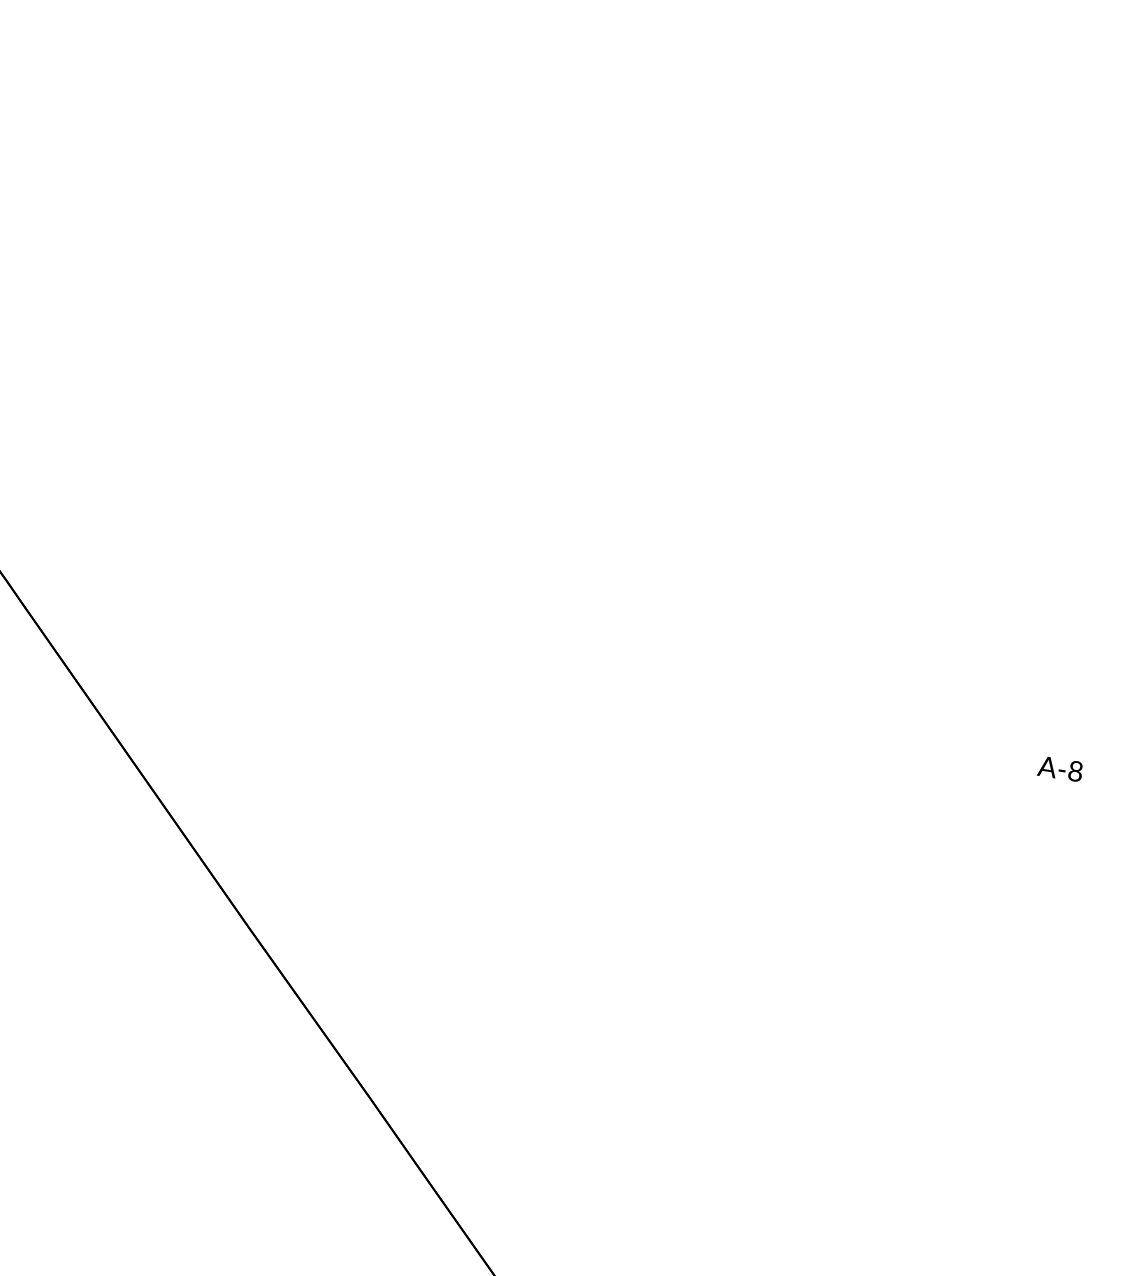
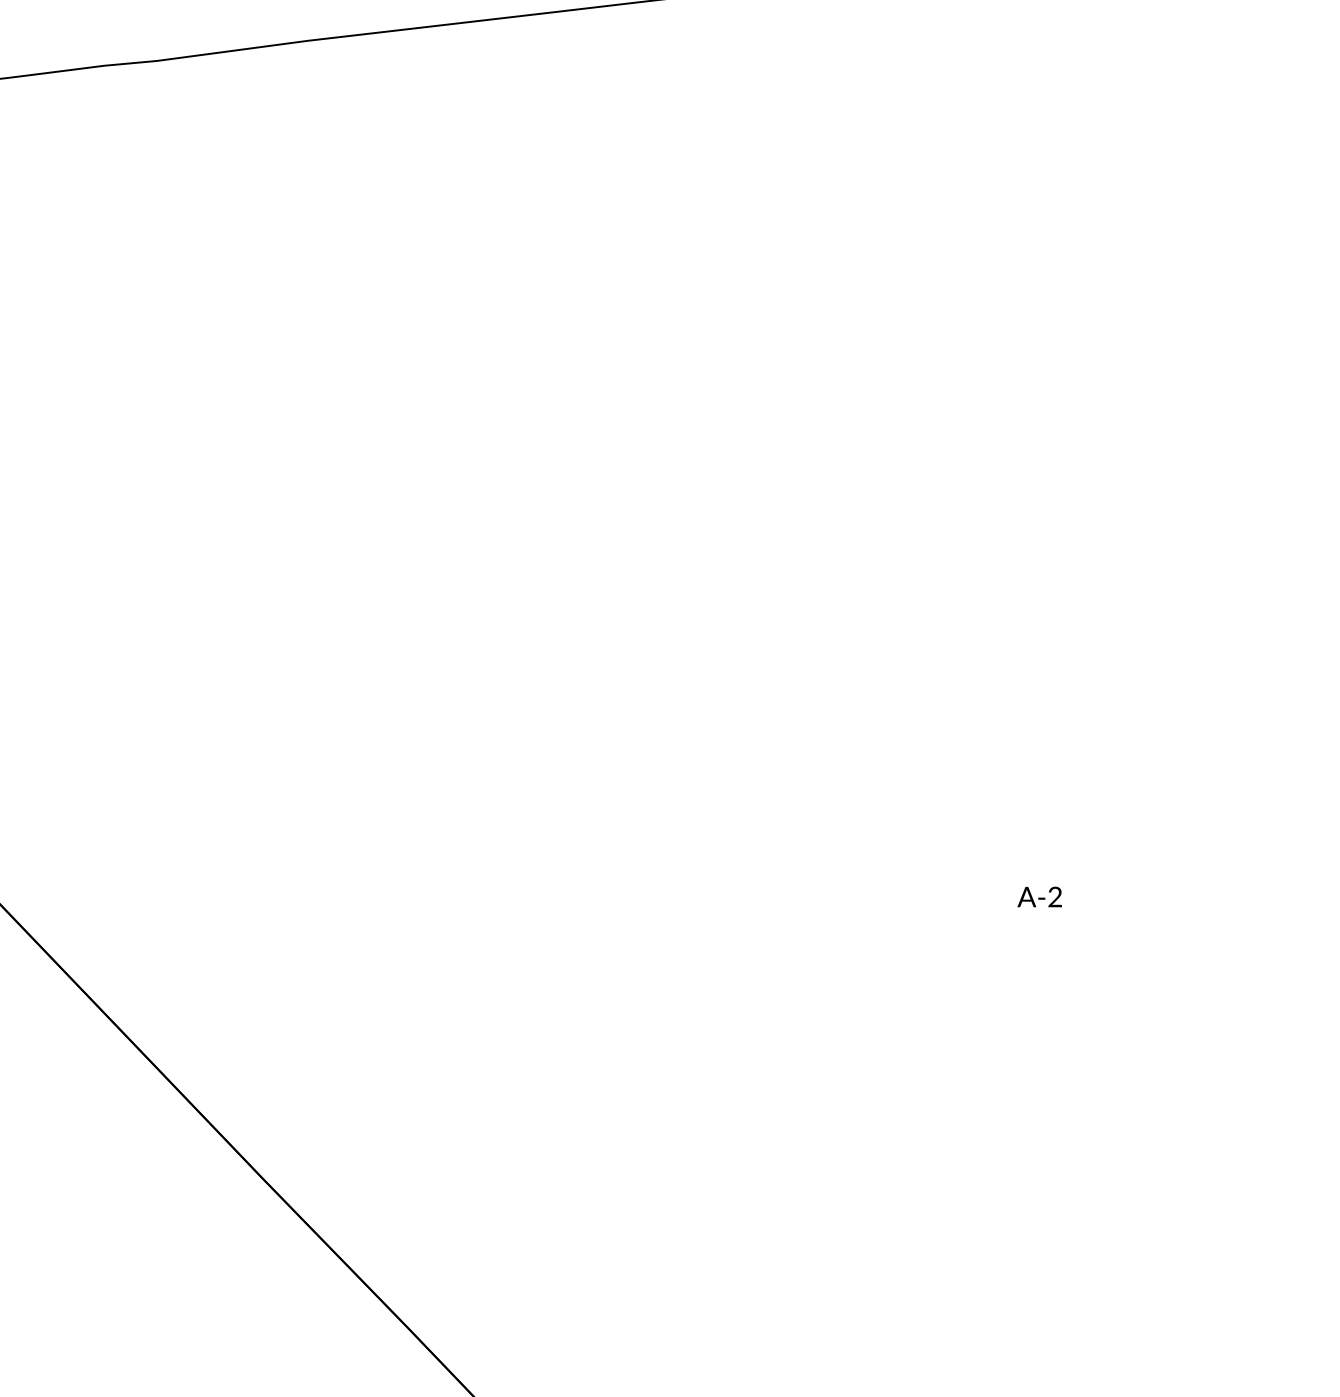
text: (1075, 771) -> (1055, 897), A-8 -> A-2

